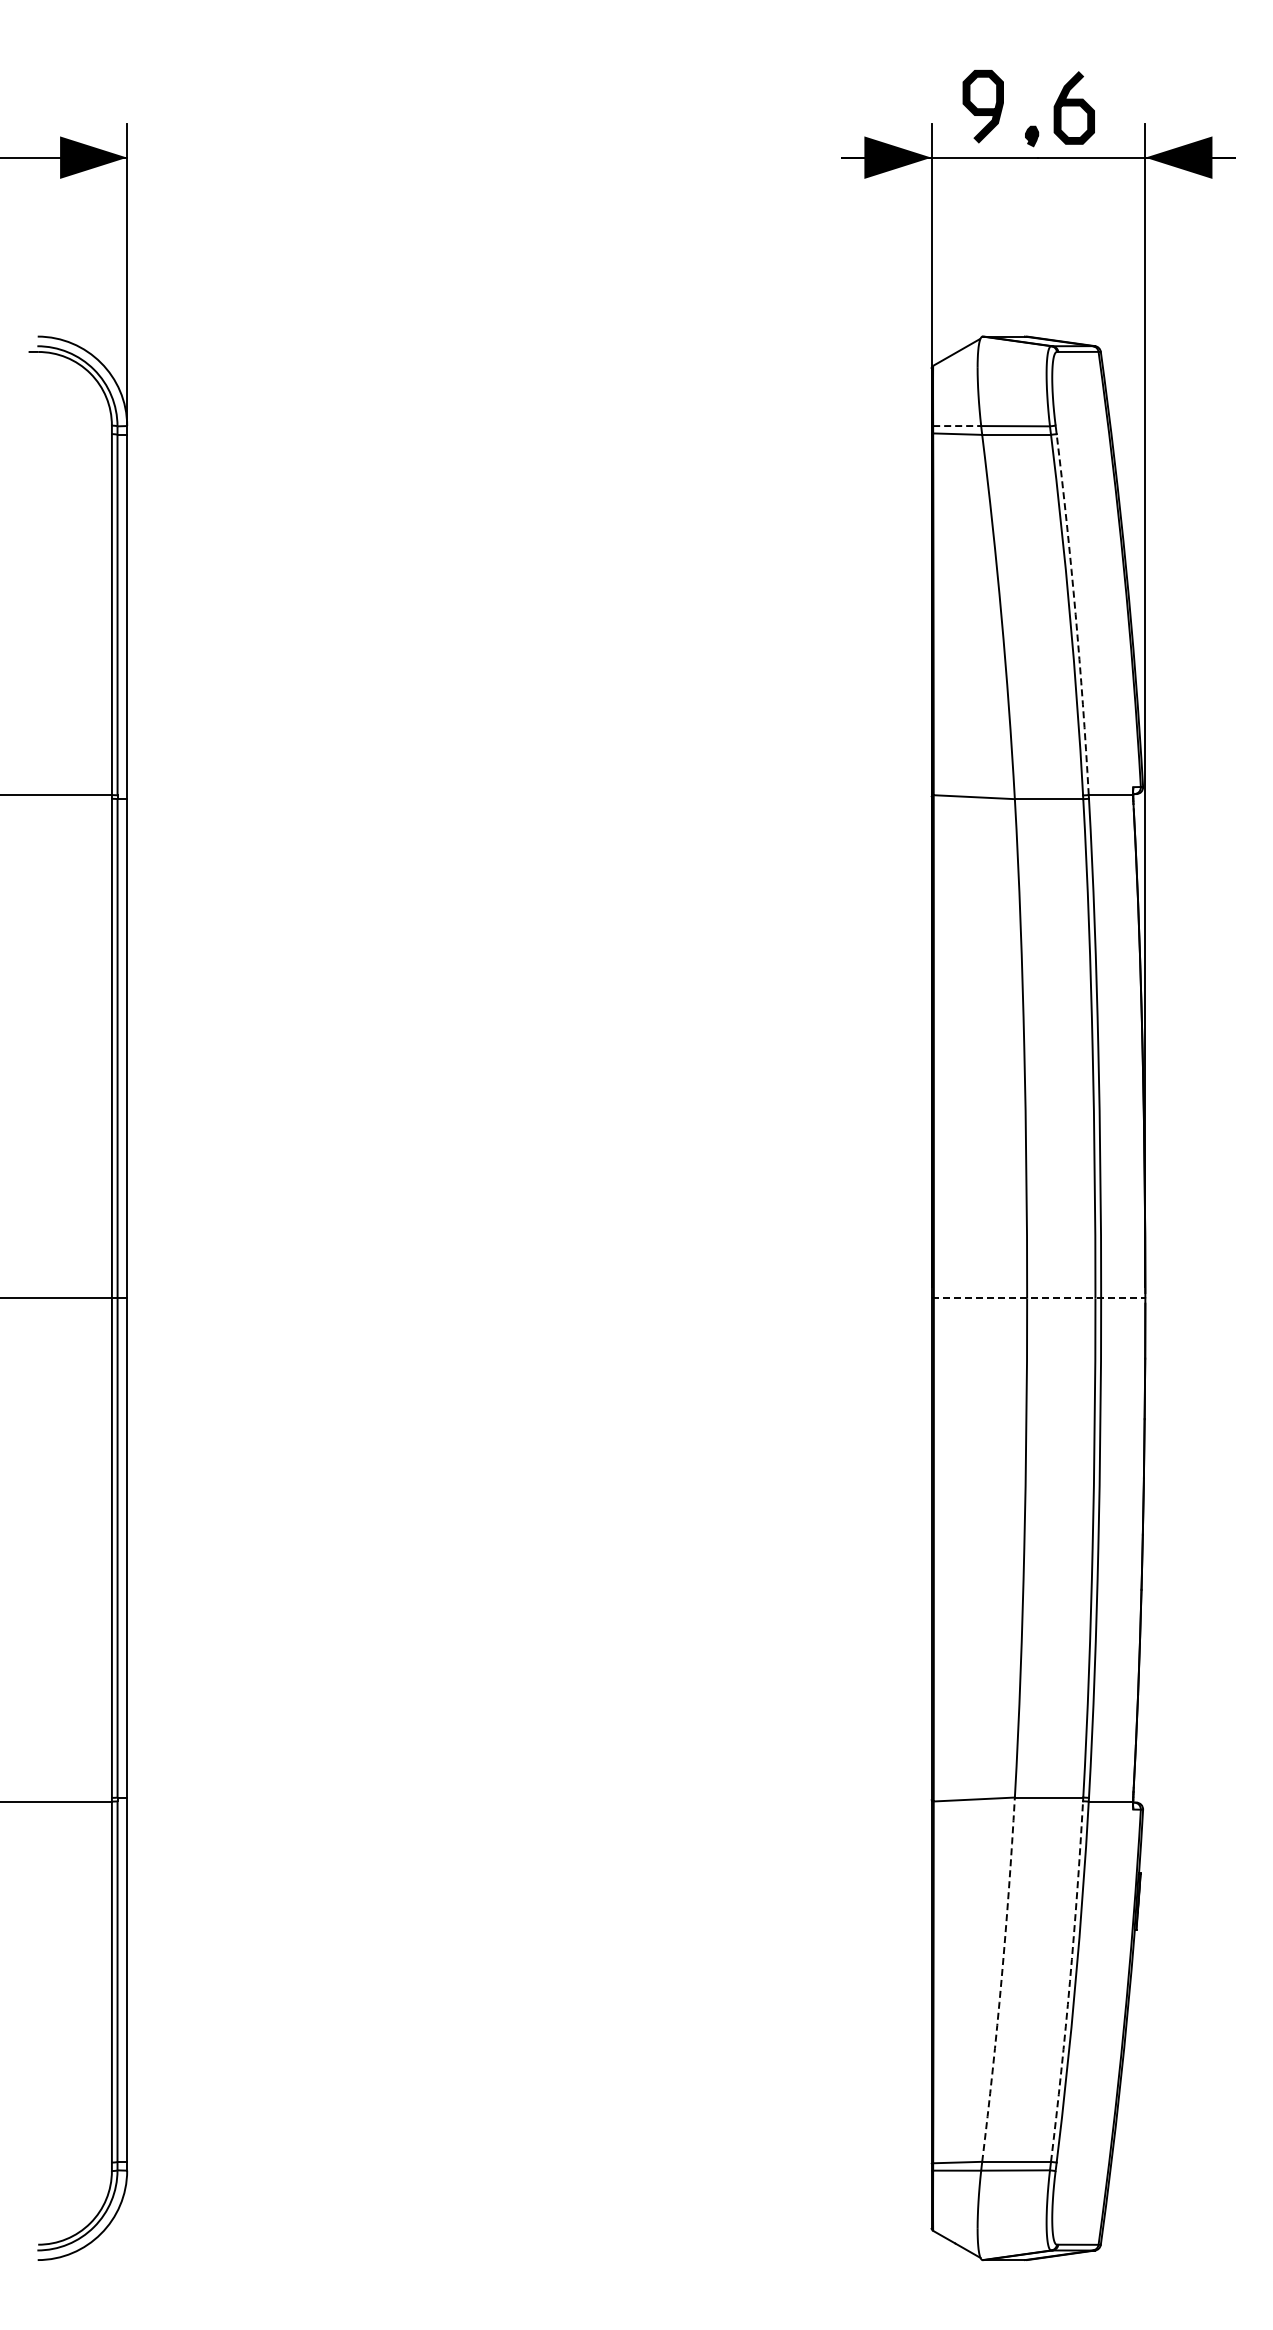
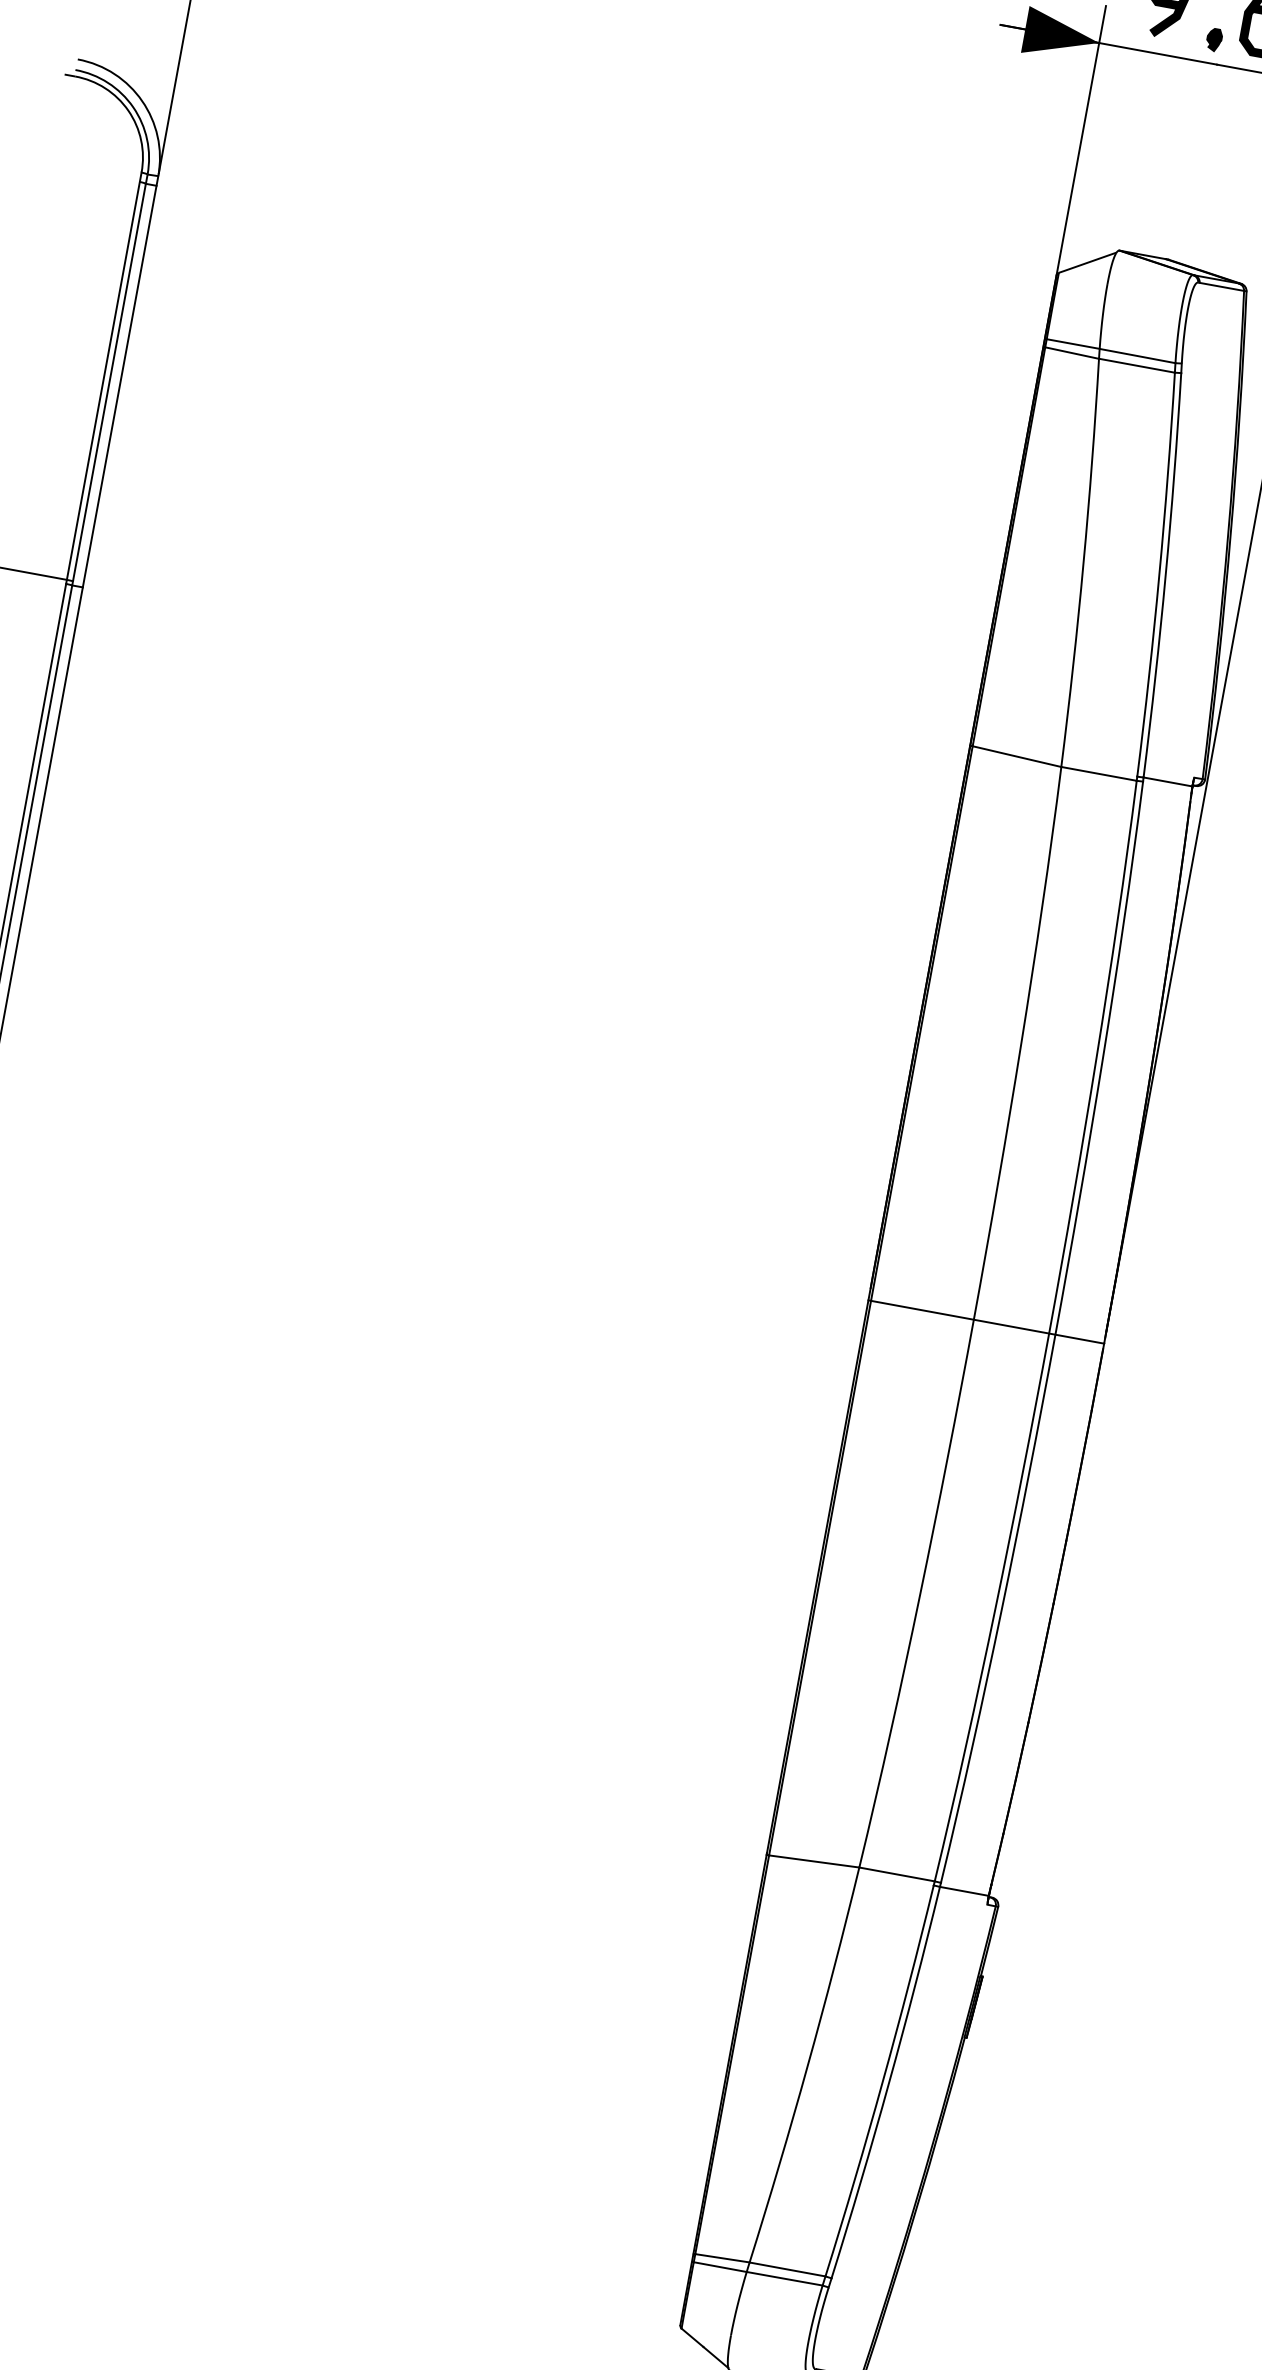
line: (957, 426) -> (1073, 344), dashed -> solid
arc: (1075, 614) -> (1165, 575), dashed -> solid
line: (1038, 1298) -> (986, 1322), dashed -> solid
arc: (1001, 1980) -> (807, 2066), dashed -> solid
arc: (1069, 1981) -> (882, 2081), dashed -> solid

